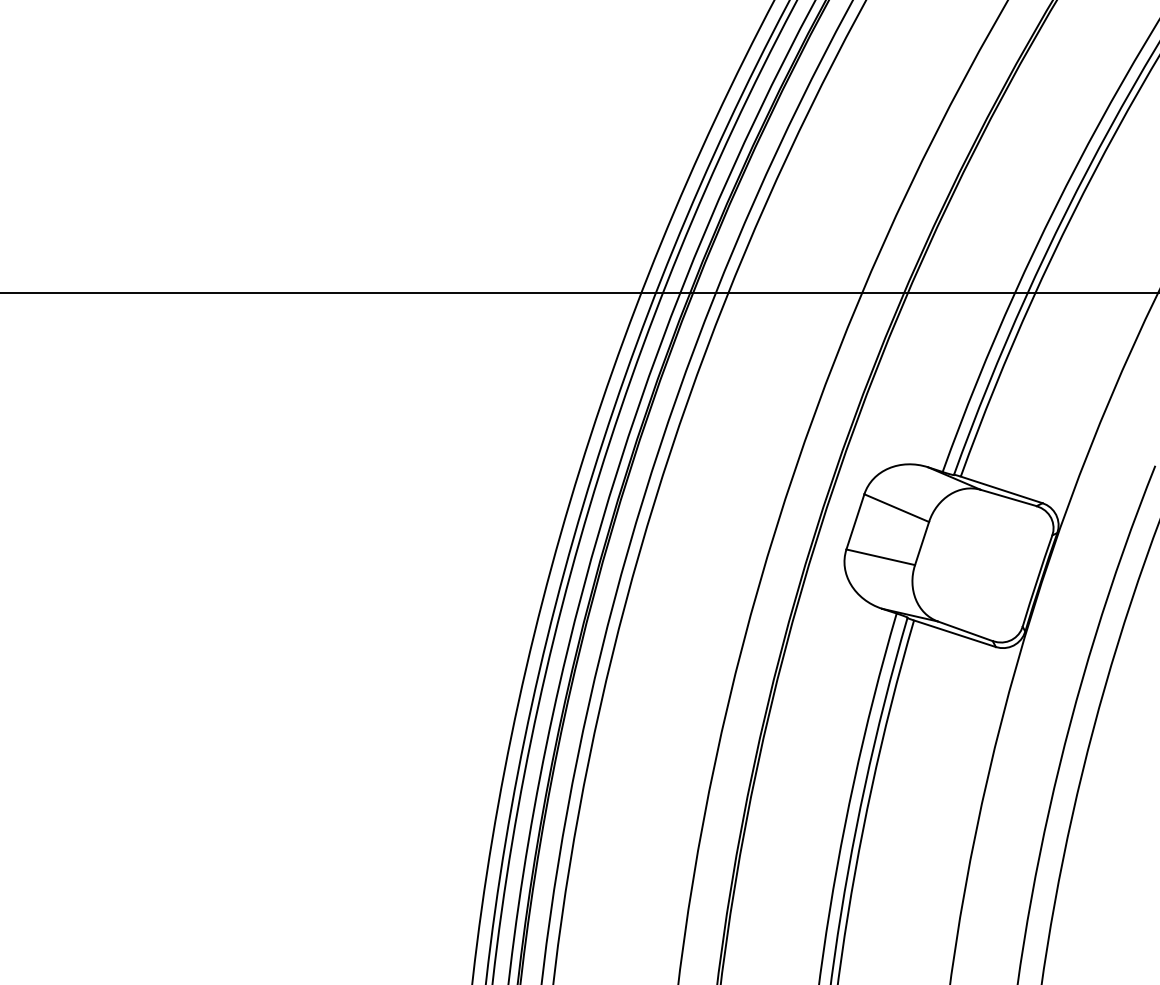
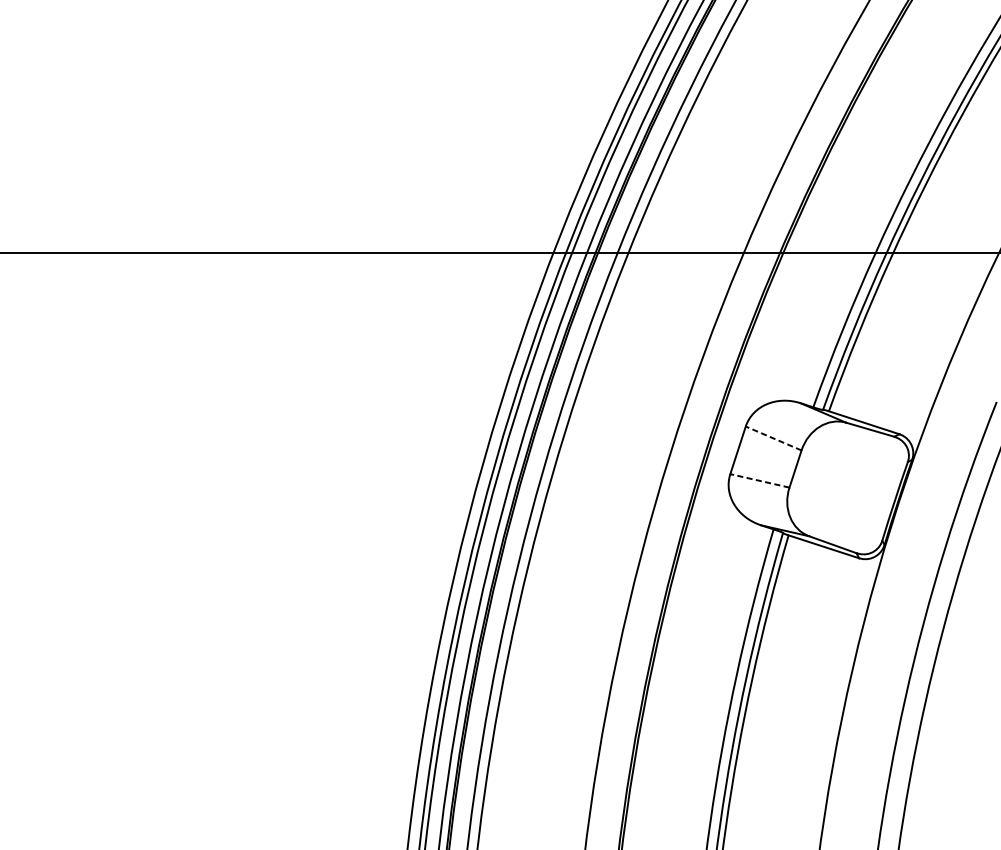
line: (896, 507) -> (773, 437), solid -> dashed
line: (880, 557) -> (759, 481), solid -> dashed

